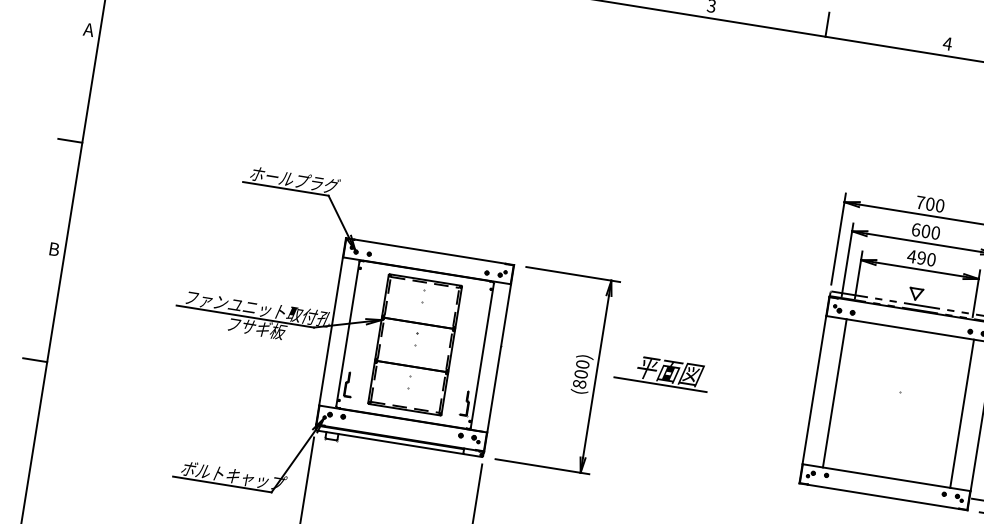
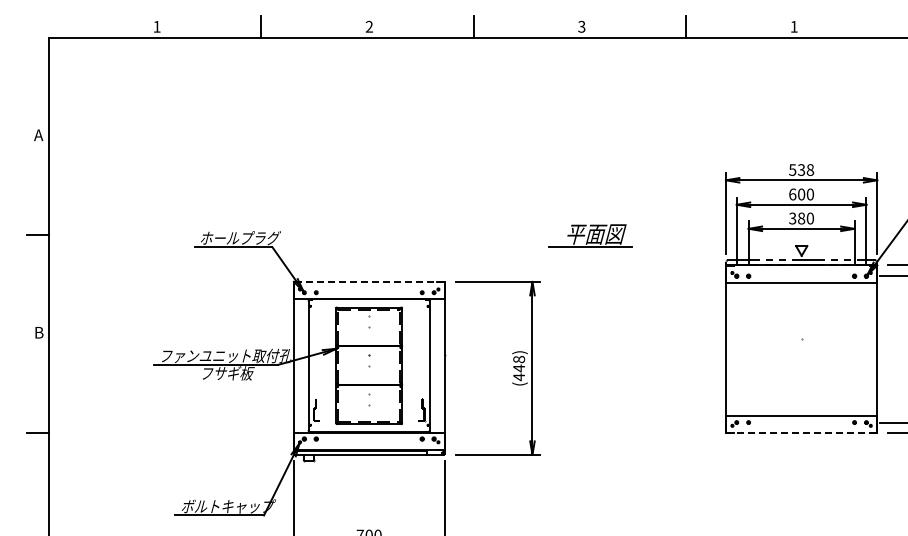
text: (948, 43) -> (794, 26), 4 -> 1
text: (930, 203) -> (801, 169), 700 -> 538
line: (430, 251) -> (369, 281), solid -> dashed
text: (916, 257) -> (796, 218), 490 -> 380
part: (662, 371) -> (590, 235), moved
text: (581, 374) -> (519, 368), (800) -> (448)
line: (834, 393) -> (744, 349), removed
line: (961, 413) -> (858, 349), removed
line: (883, 496) -> (801, 433), solid -> dashed

